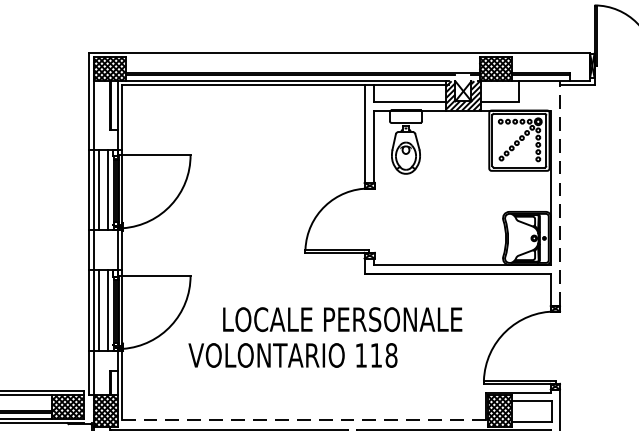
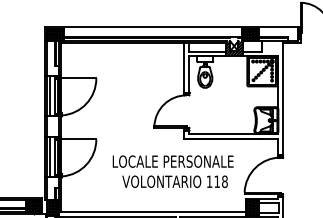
line: (560, 192) -> (283, 97), dashed -> solid
text: (291, 354) -> (174, 181), moved
line: (305, 420) -> (154, 212), dashed -> solid

